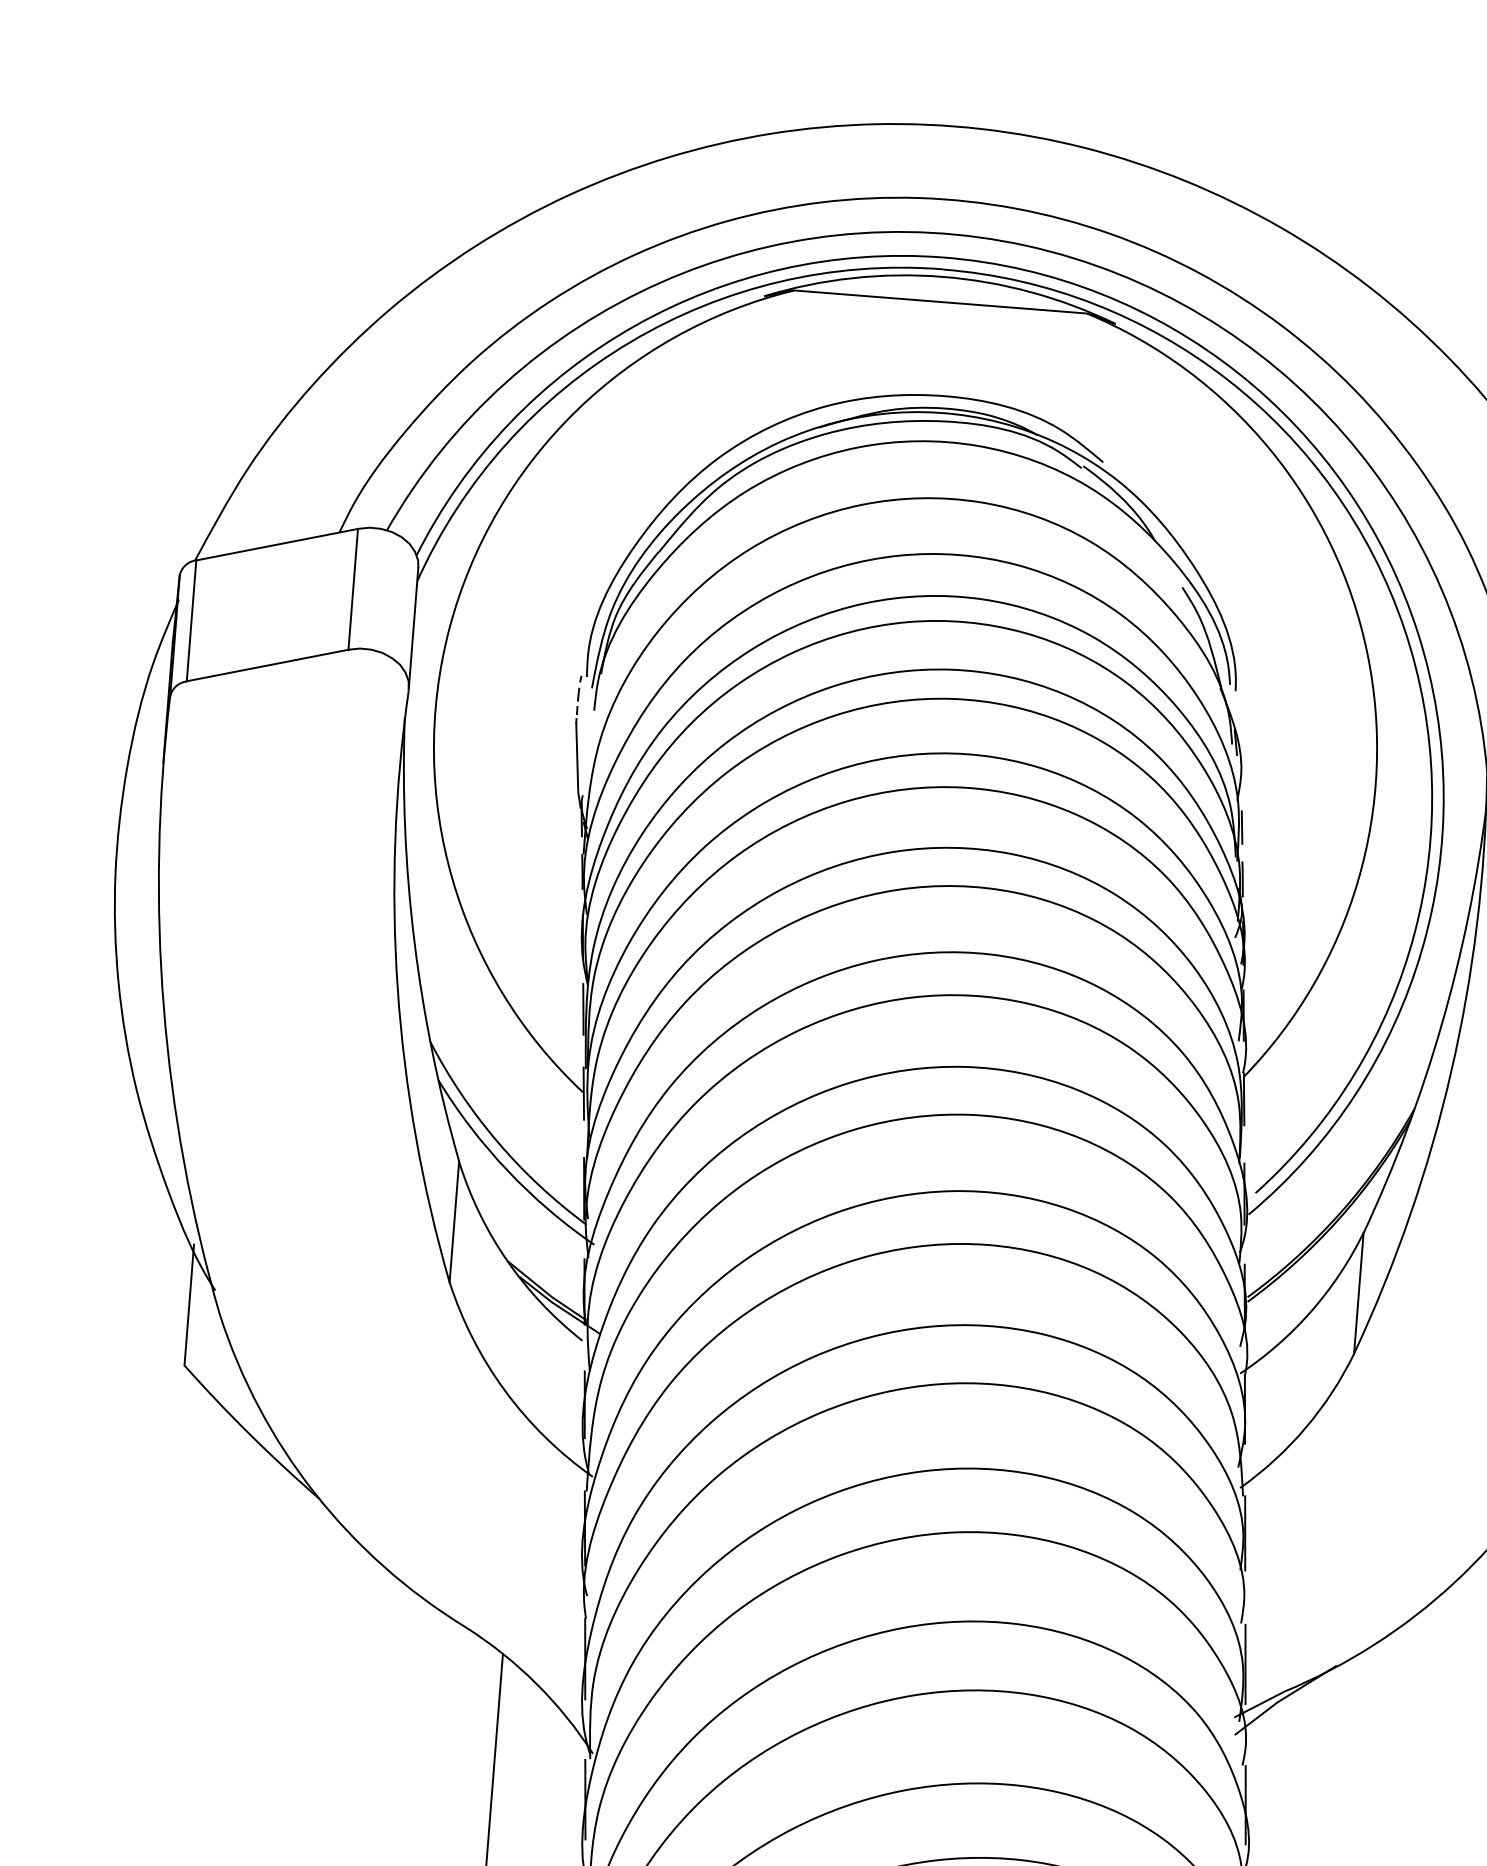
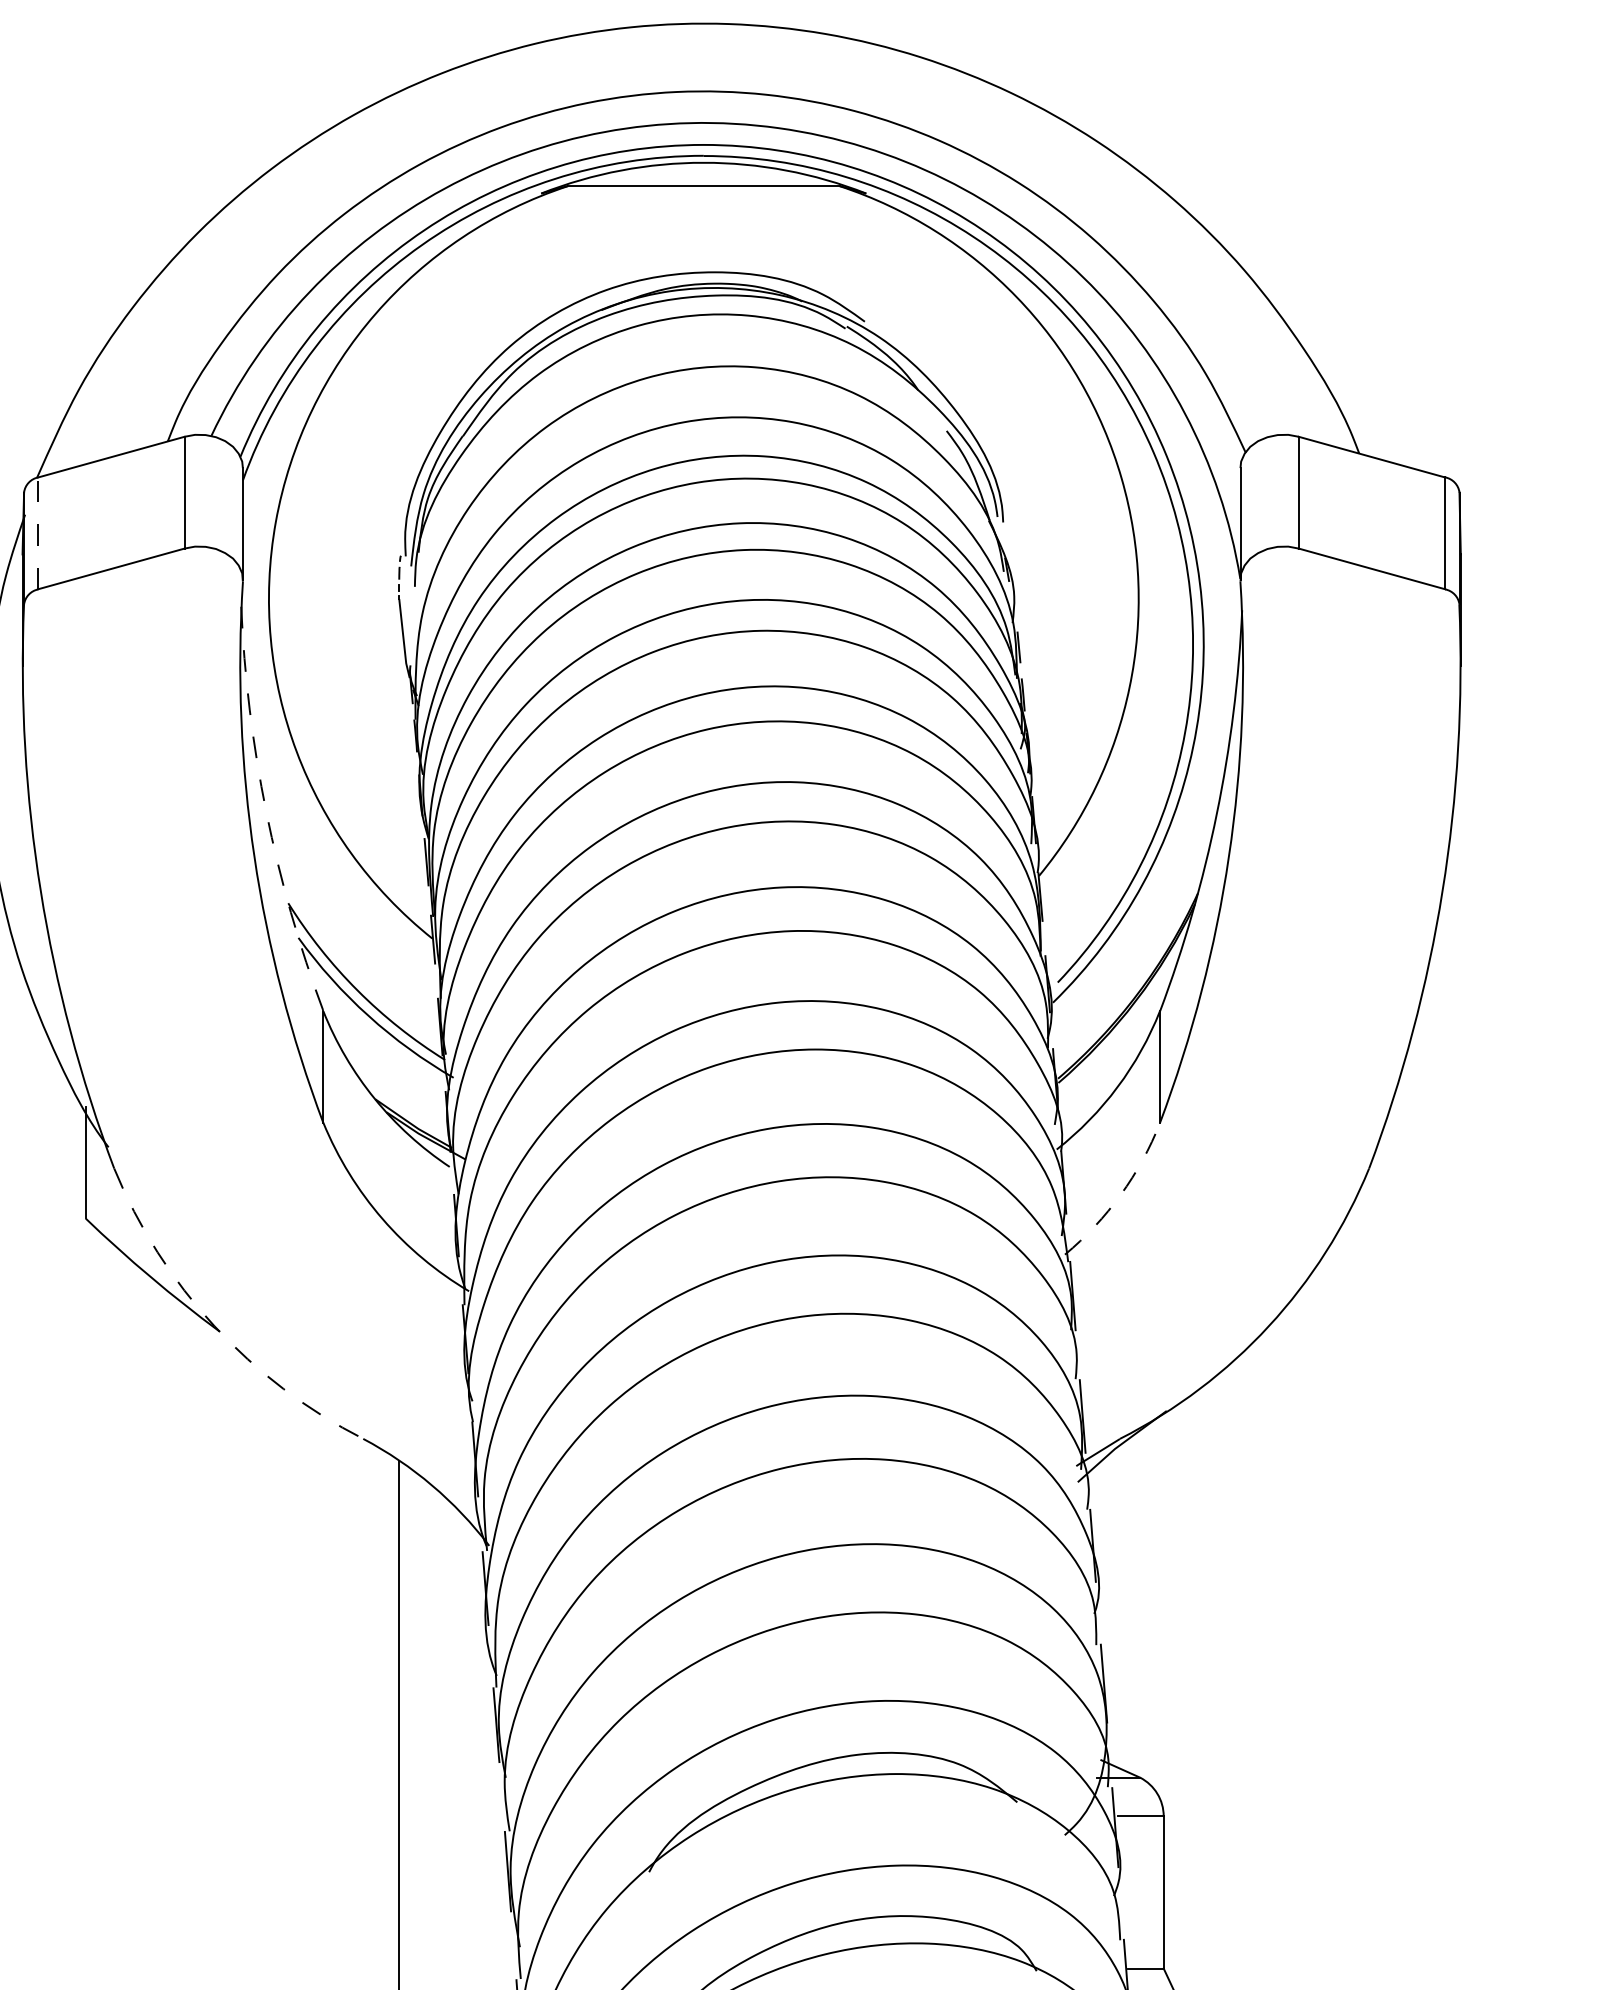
line: (191, 621) -> (38, 533), solid -> dashed
arc: (414, 942) -> (266, 812), solid -> dashed
arc: (1305, 1427) -> (1120, 1194), solid -> dashed
arc: (314, 1493) -> (214, 1326), solid -> dashed

